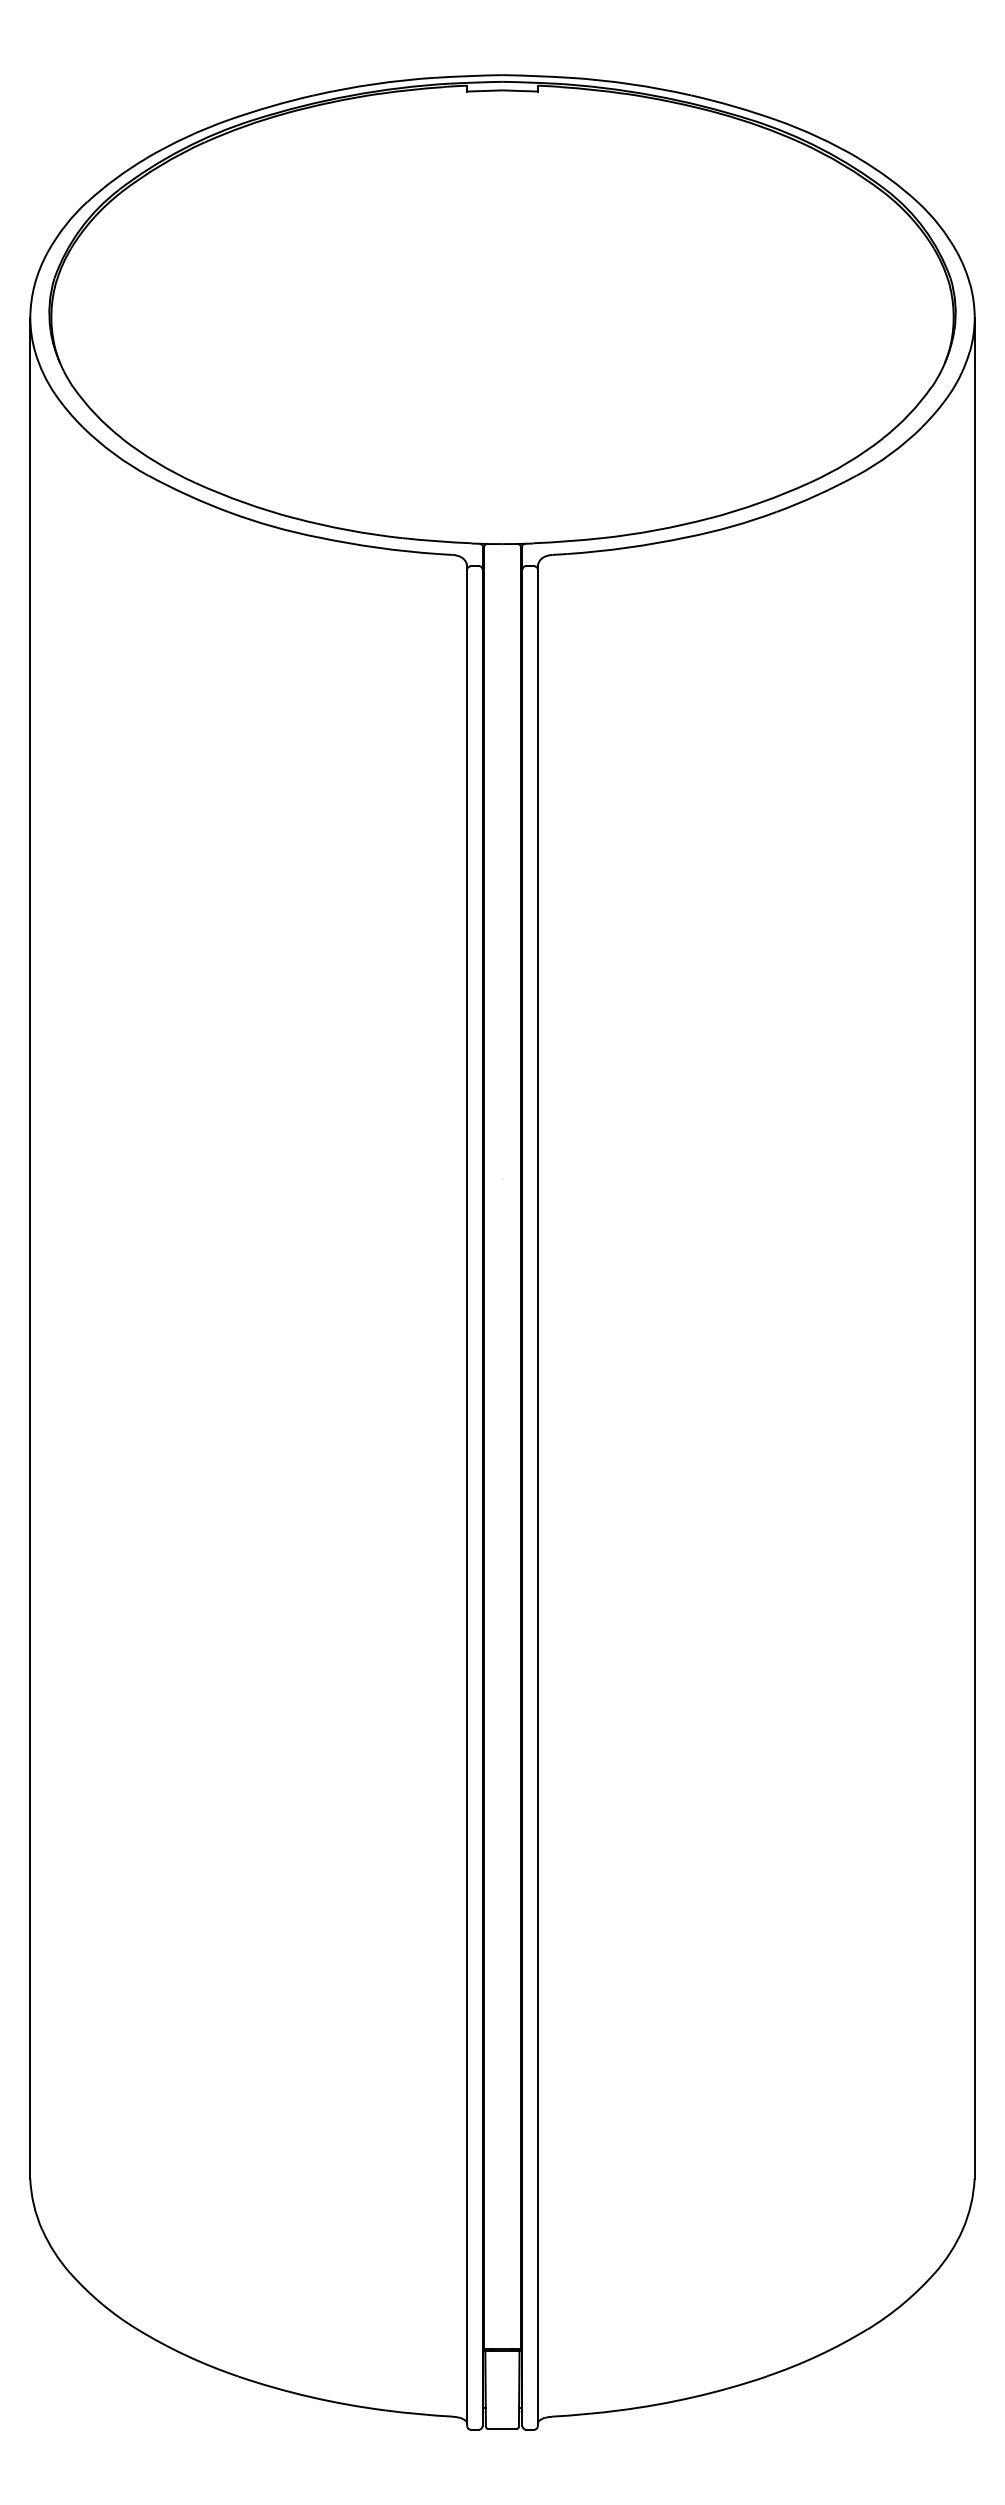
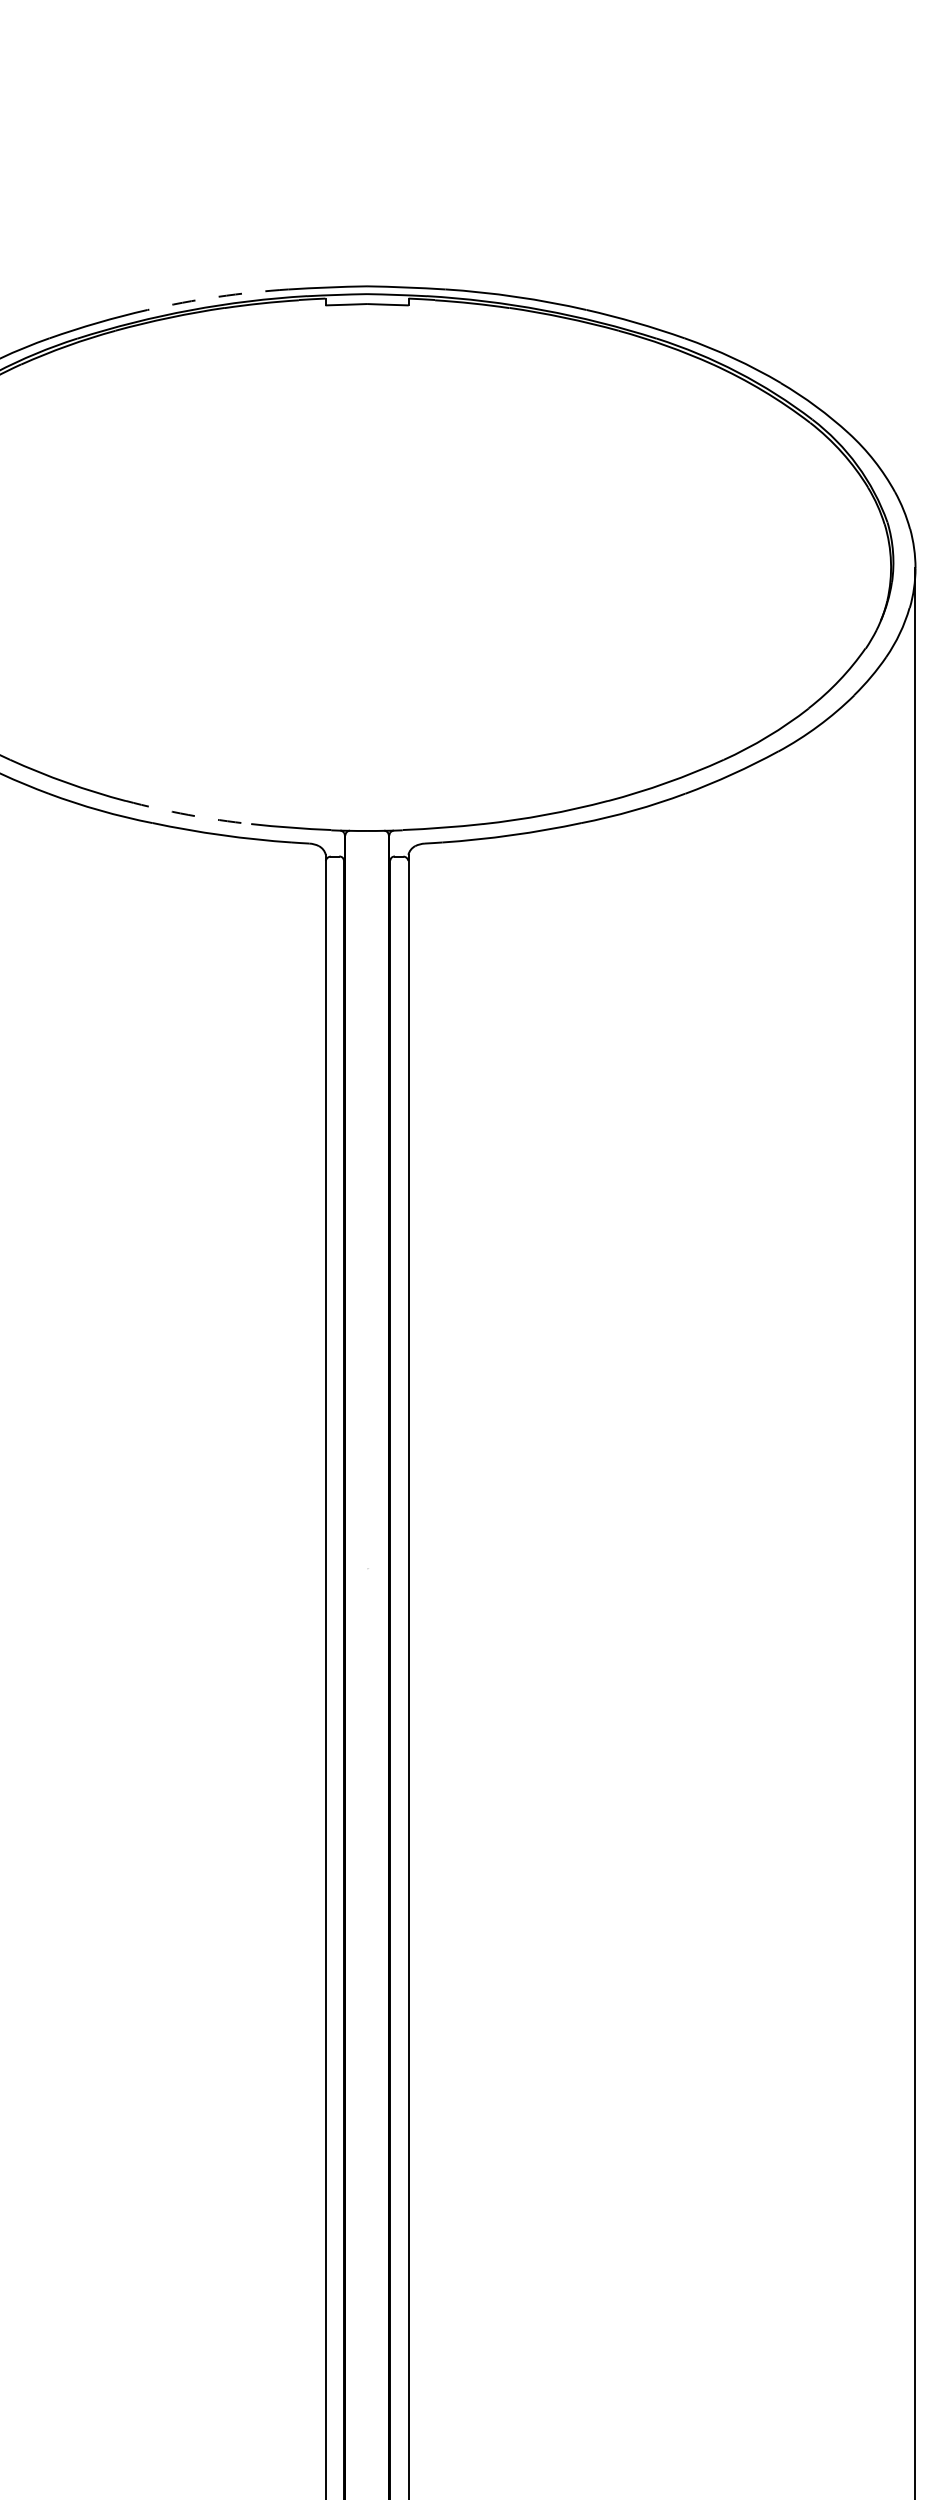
arc: (373, 84) -> (217, 297), solid -> dashed
arc: (348, 530) -> (188, 815), solid -> dashed

